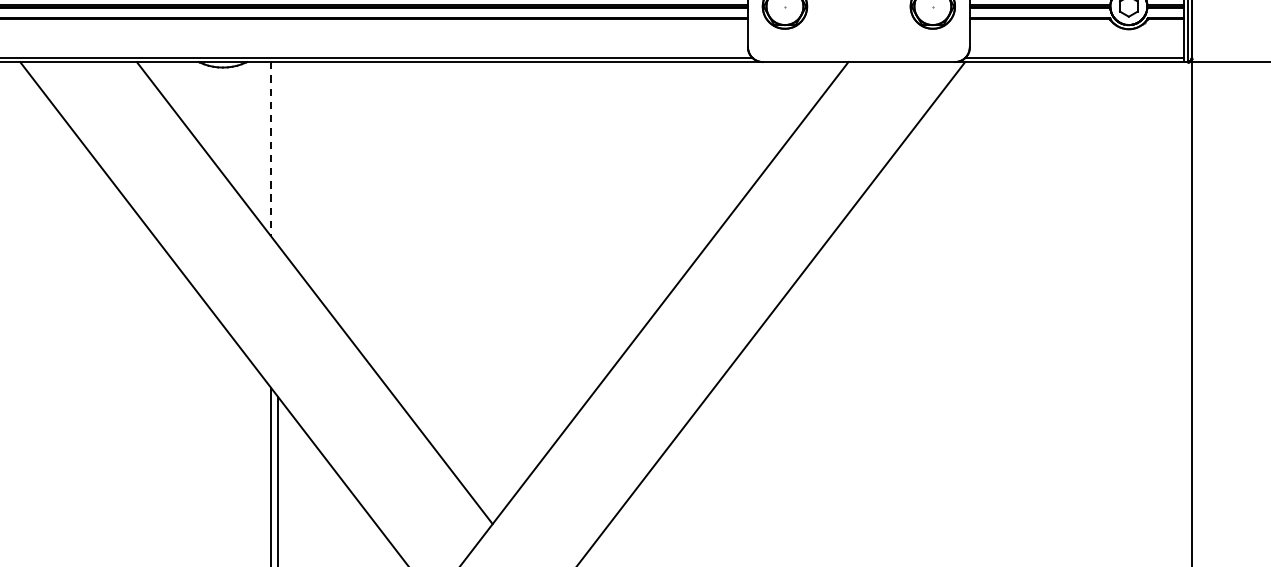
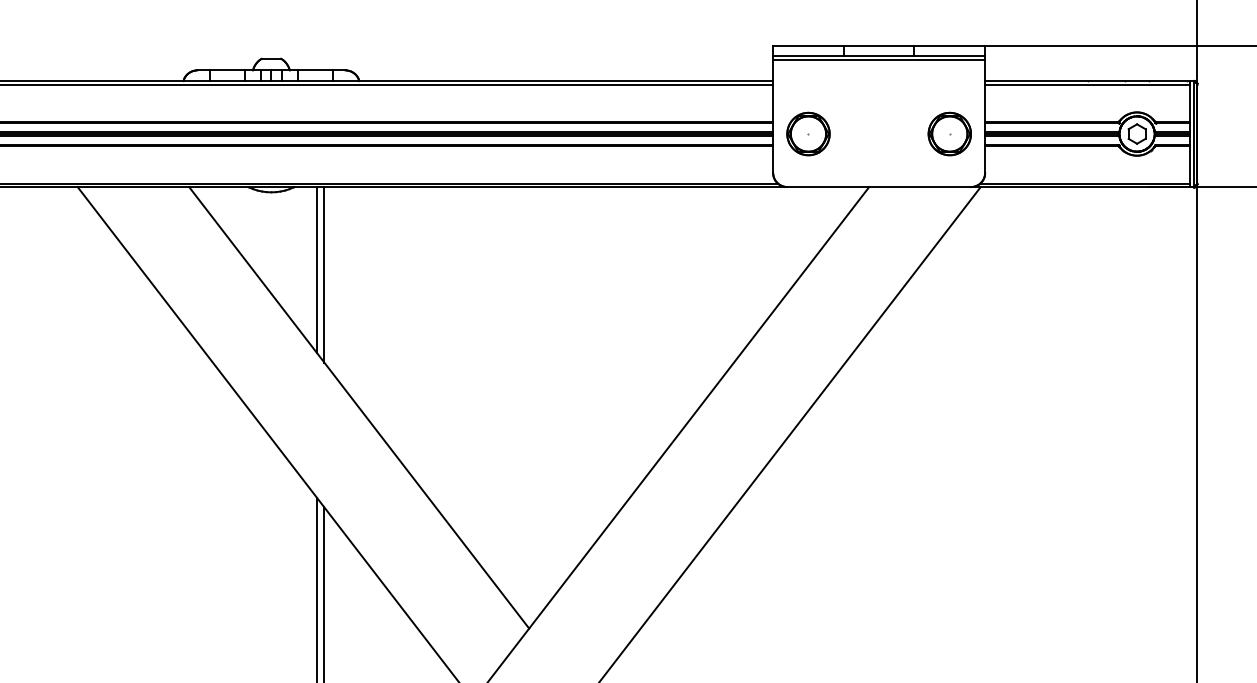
line: (271, 149) -> (317, 270), dashed -> solid
line: (278, 153) -> (324, 274), added

